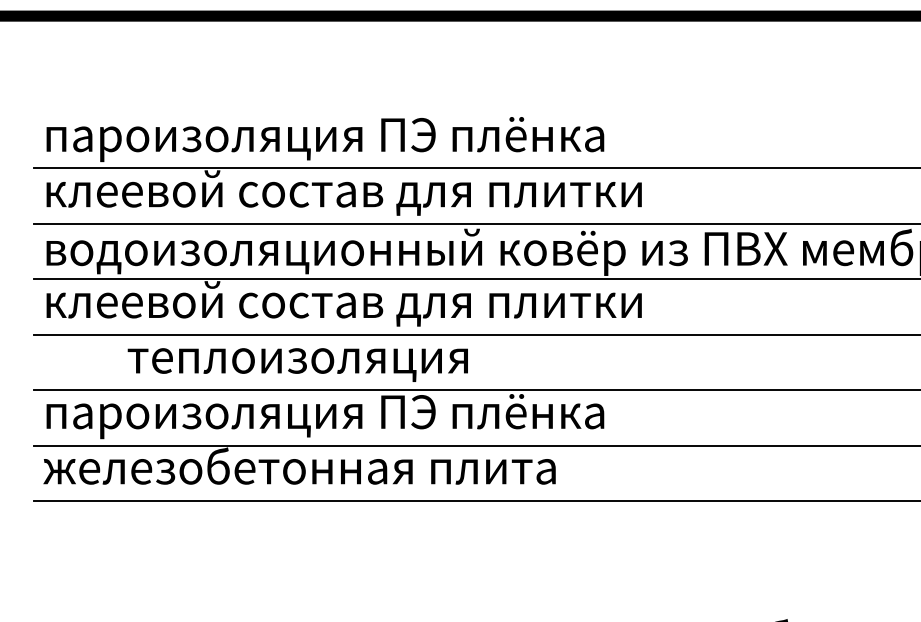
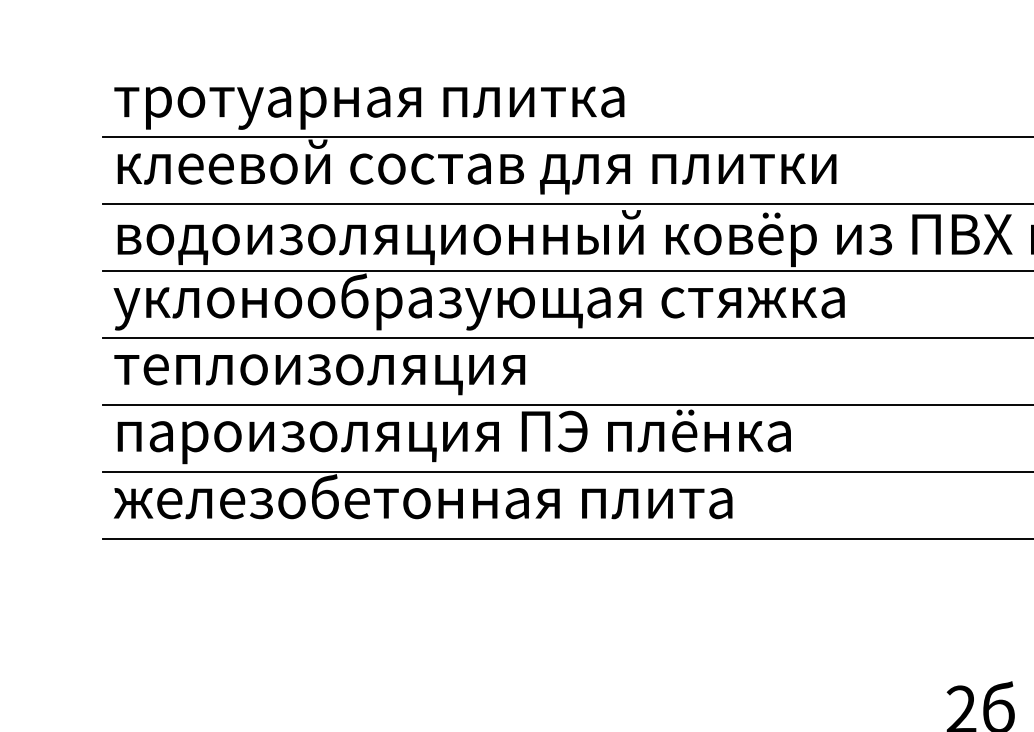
text: (323, 139) -> (452, 102), пароизоляция ПЭ плёнка -> тротуарная плитка
text: (345, 304) -> (478, 301), клеевой состав для плитки -> уклонообразующая стяжка
text: (297, 364) -> (319, 374), moved

